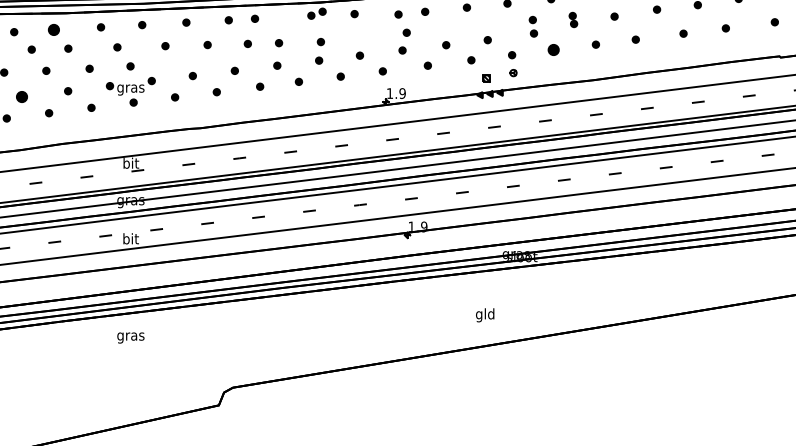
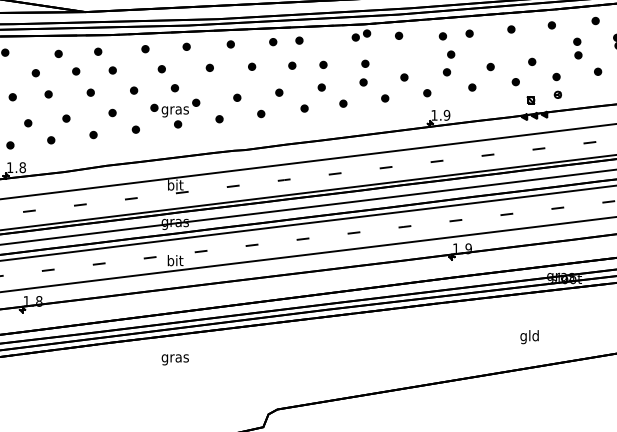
part: (53, 29) -> (97, 51), size x0.62
part: (553, 49) -> (597, 71), size x0.62
part: (21, 96) -> (65, 118), size x0.62

